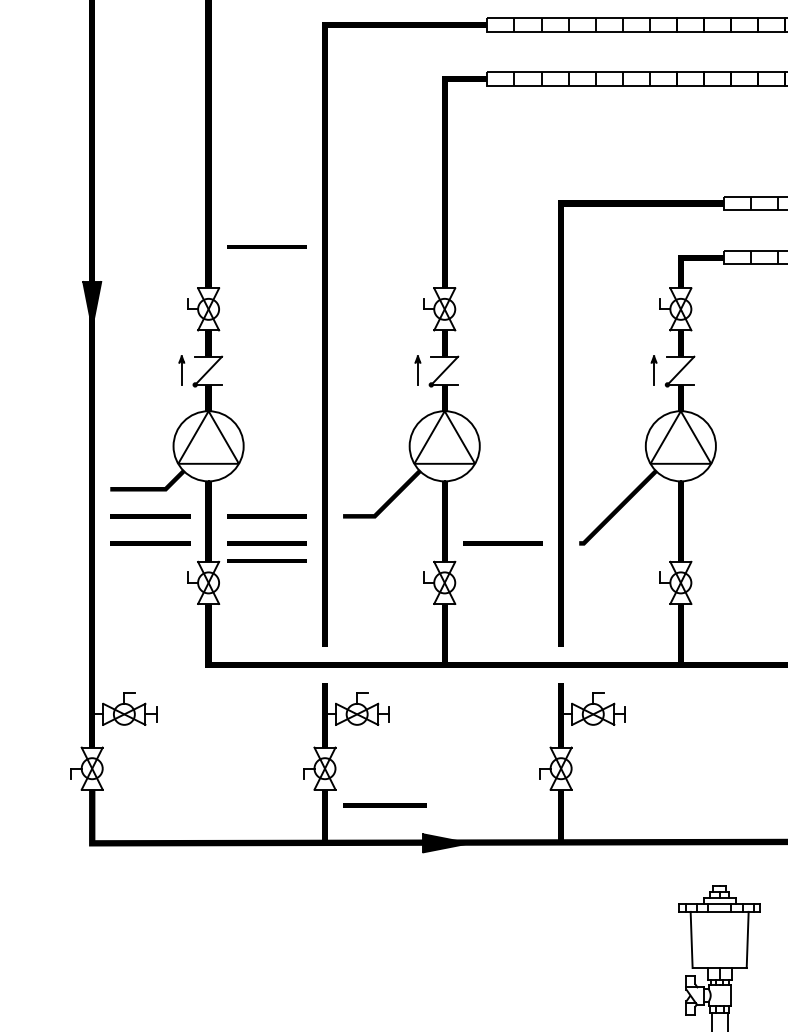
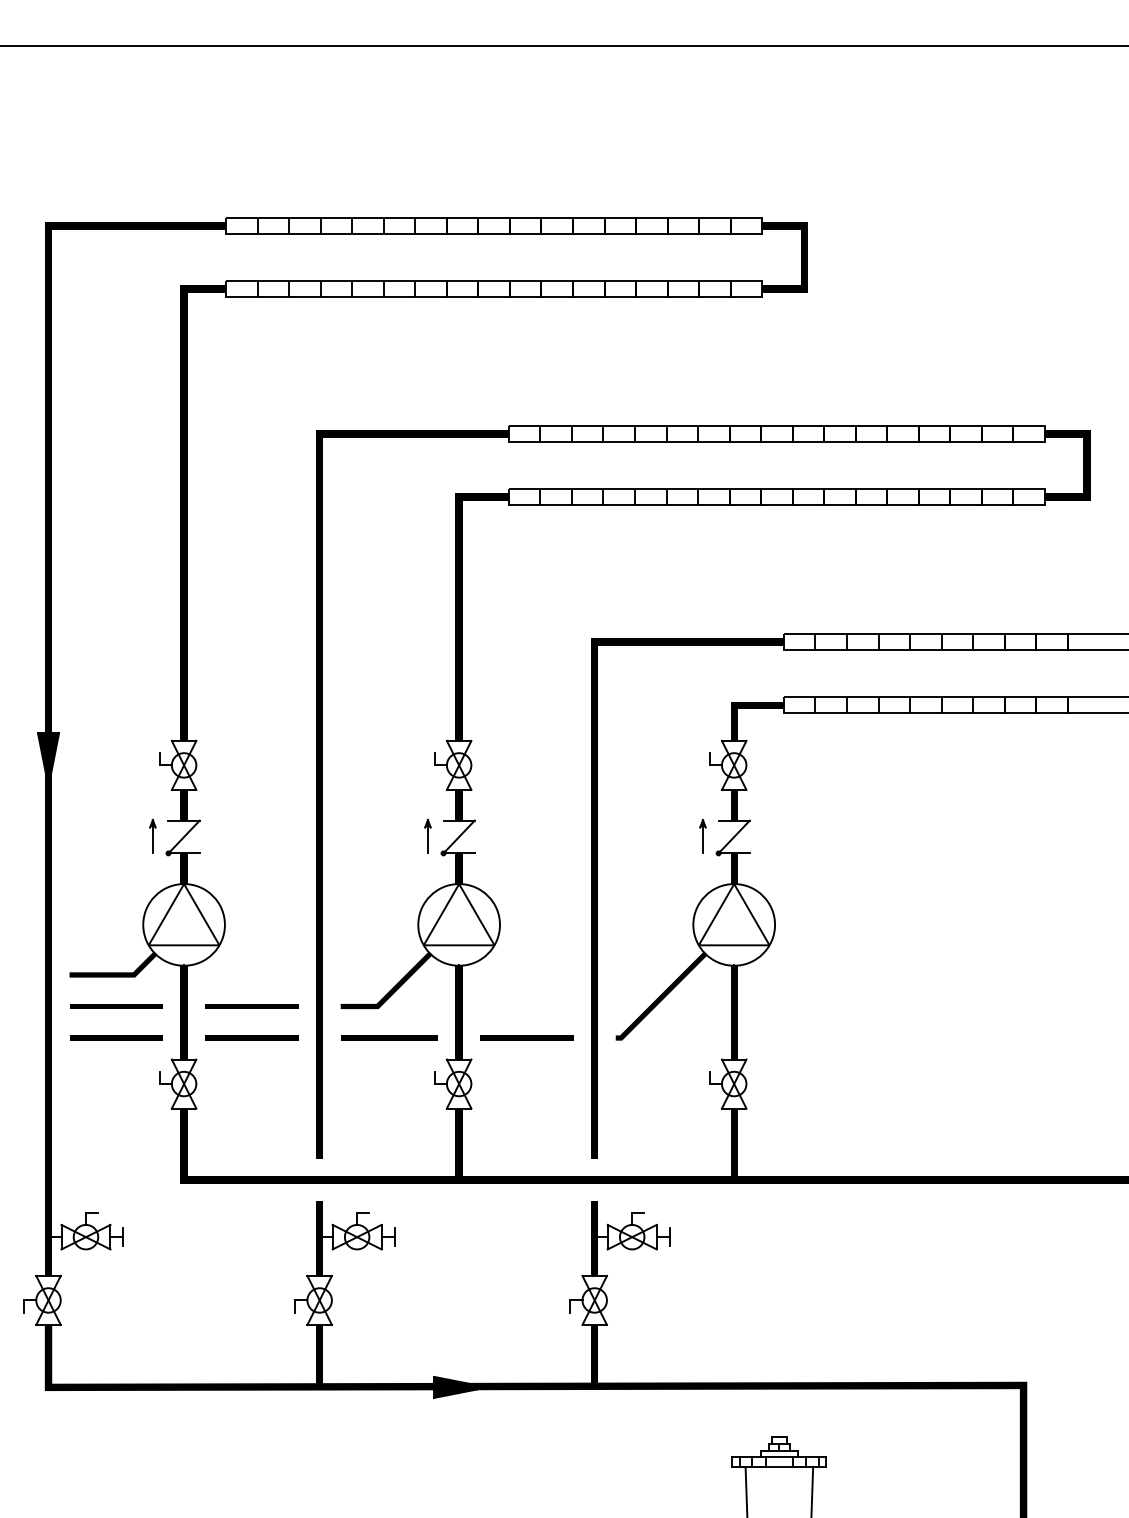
line: (266, 246) -> (251, 692), removed
line: (266, 560) -> (251, 1058), removed
line: (384, 804) -> (389, 1037), moved

